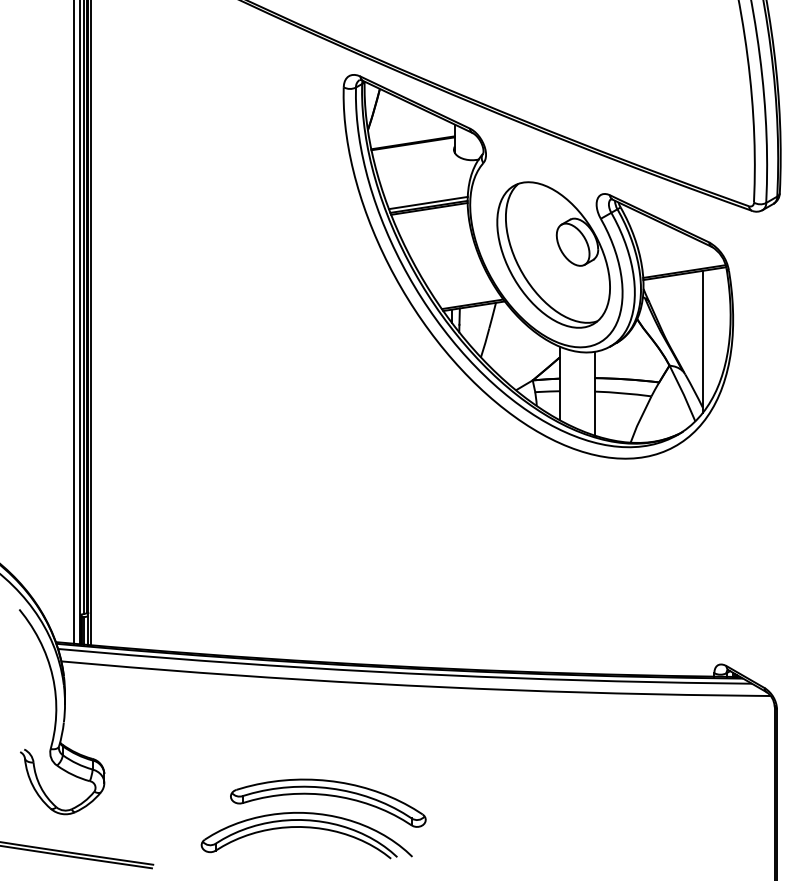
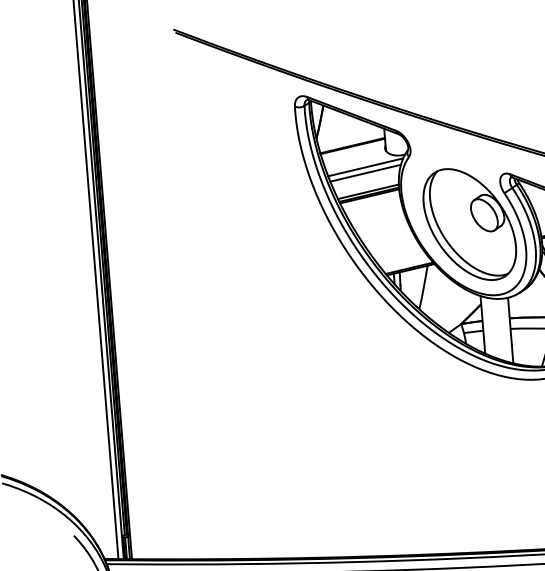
line: (426, 171) -> (365, 167), added
line: (426, 179) -> (365, 173), added

